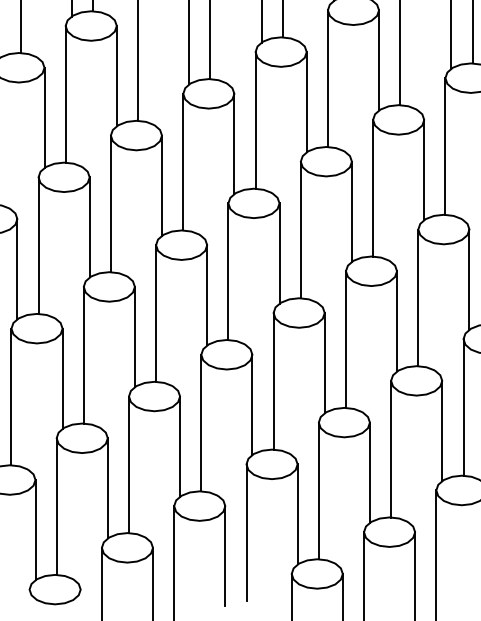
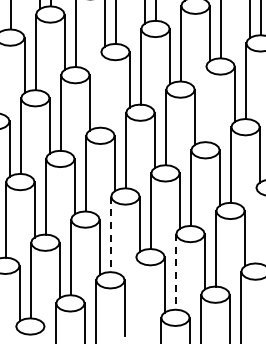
line: (183, 161) -> (101, 89), removed
line: (373, 188) -> (206, 104), removed
line: (463, 407) -> (256, 225), removed
line: (201, 423) -> (111, 234), solid -> dashed
line: (319, 490) -> (176, 271), solid -> dashed
line: (246, 531) -> (136, 294), removed

